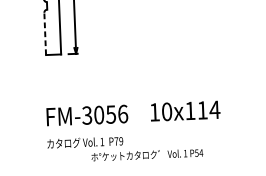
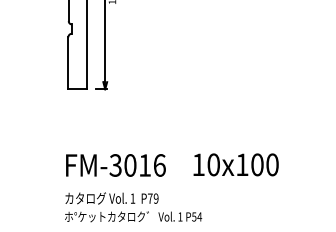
line: (45, 34) -> (68, 63), dashed -> solid
text: (209, 109) -> (265, 164), 10x114 -> 10x100
text: (110, 114) -> (144, 165), FM-3056 -> FM-3016
text: (147, 154) -> (133, 216), moved

